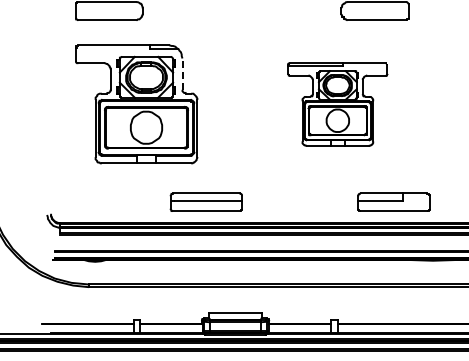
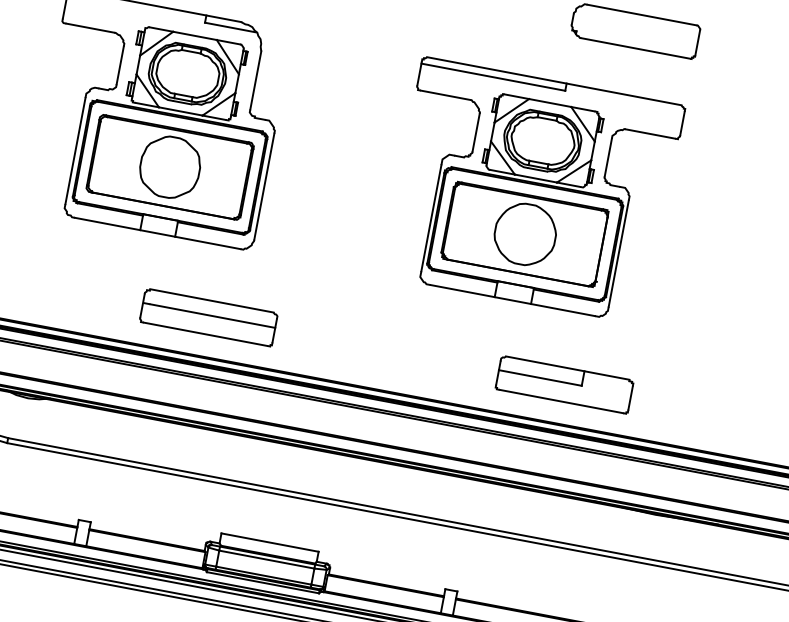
line: (182, 74) -> (255, 81), dashed -> solid
part: (337, 104) -> (532, 191), size x1.43
part: (205, 201) -> (207, 316), moved
part: (393, 201) -> (563, 383), moved

